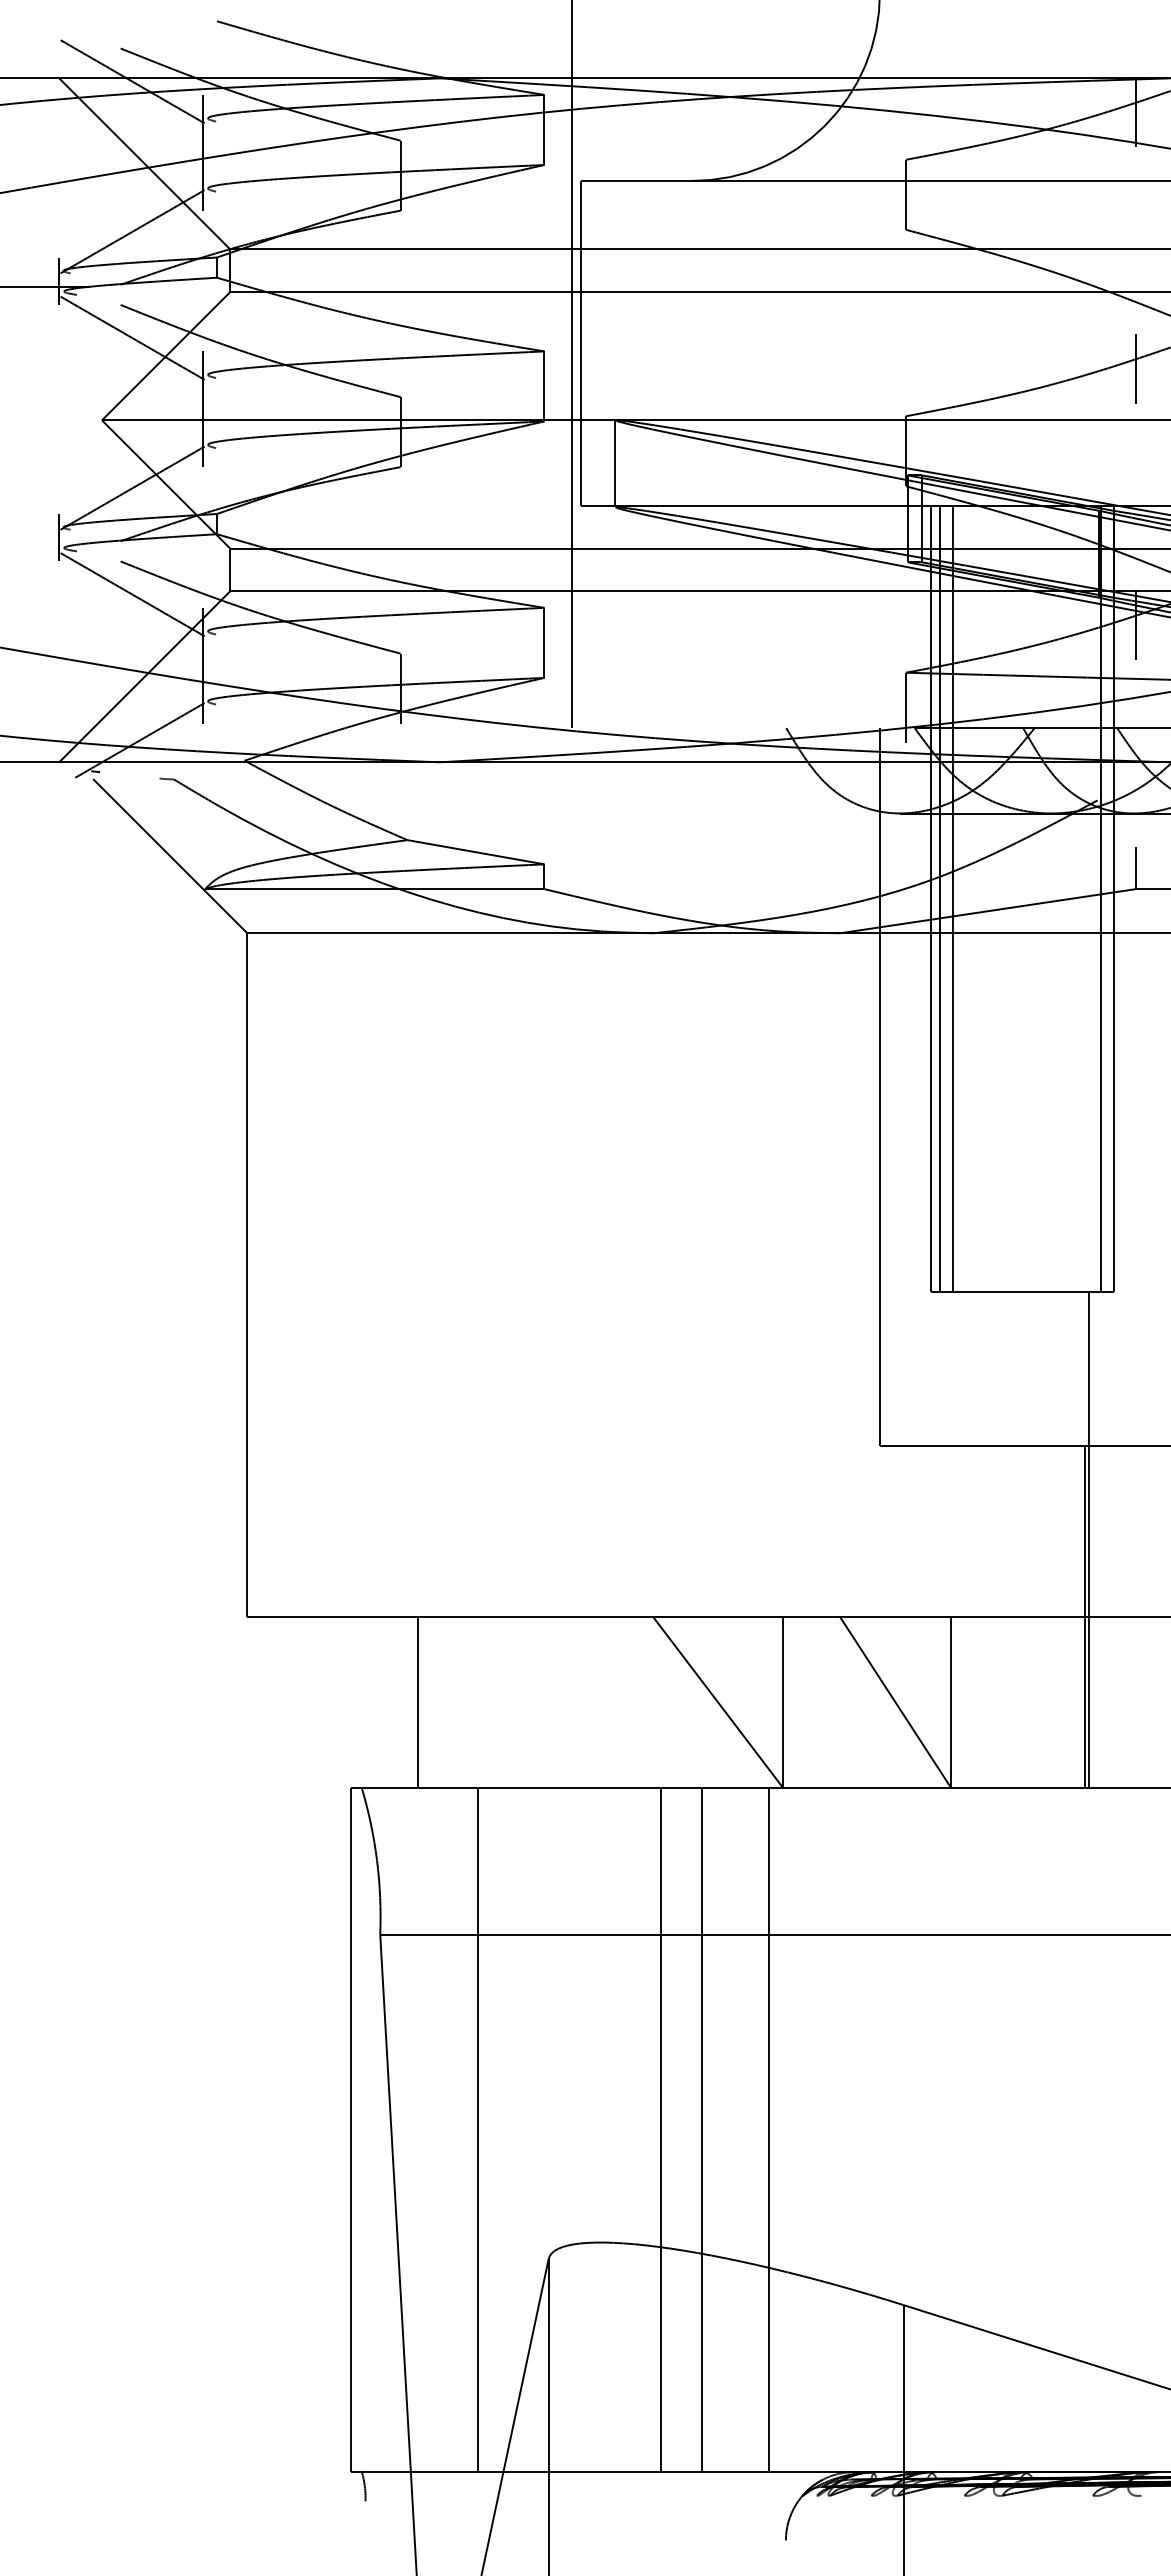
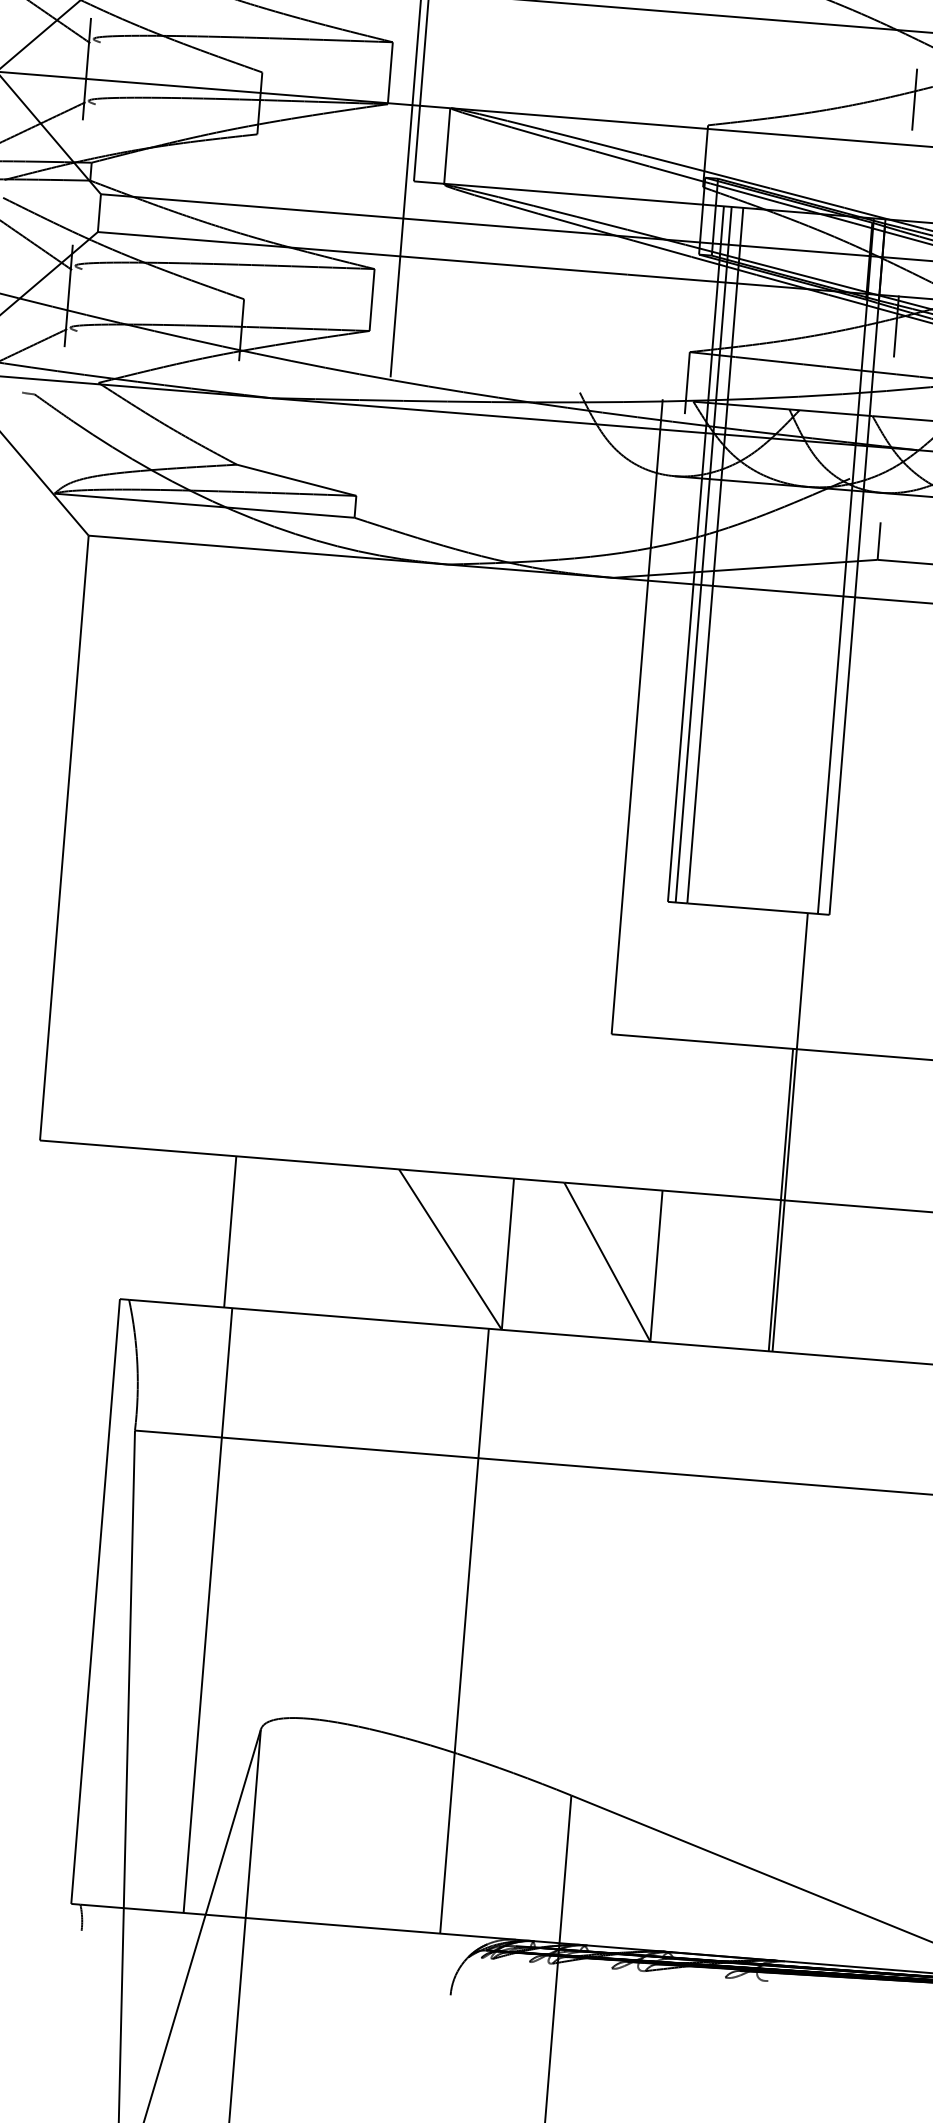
line: (418, 1702) -> (230, 1231), moved
line: (661, 2130) -> (369, 1623), removed
line: (701, 2130) -> (405, 1626), removed

